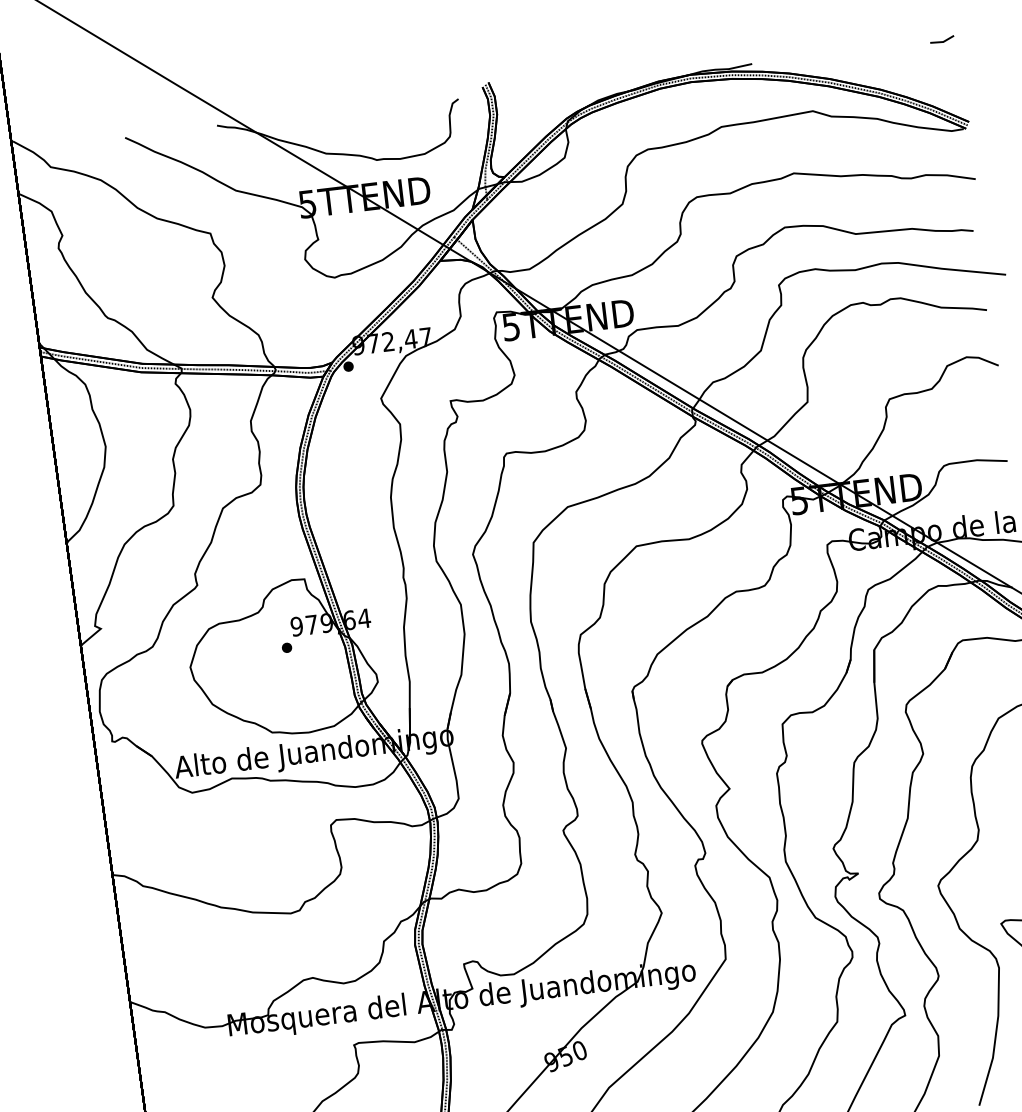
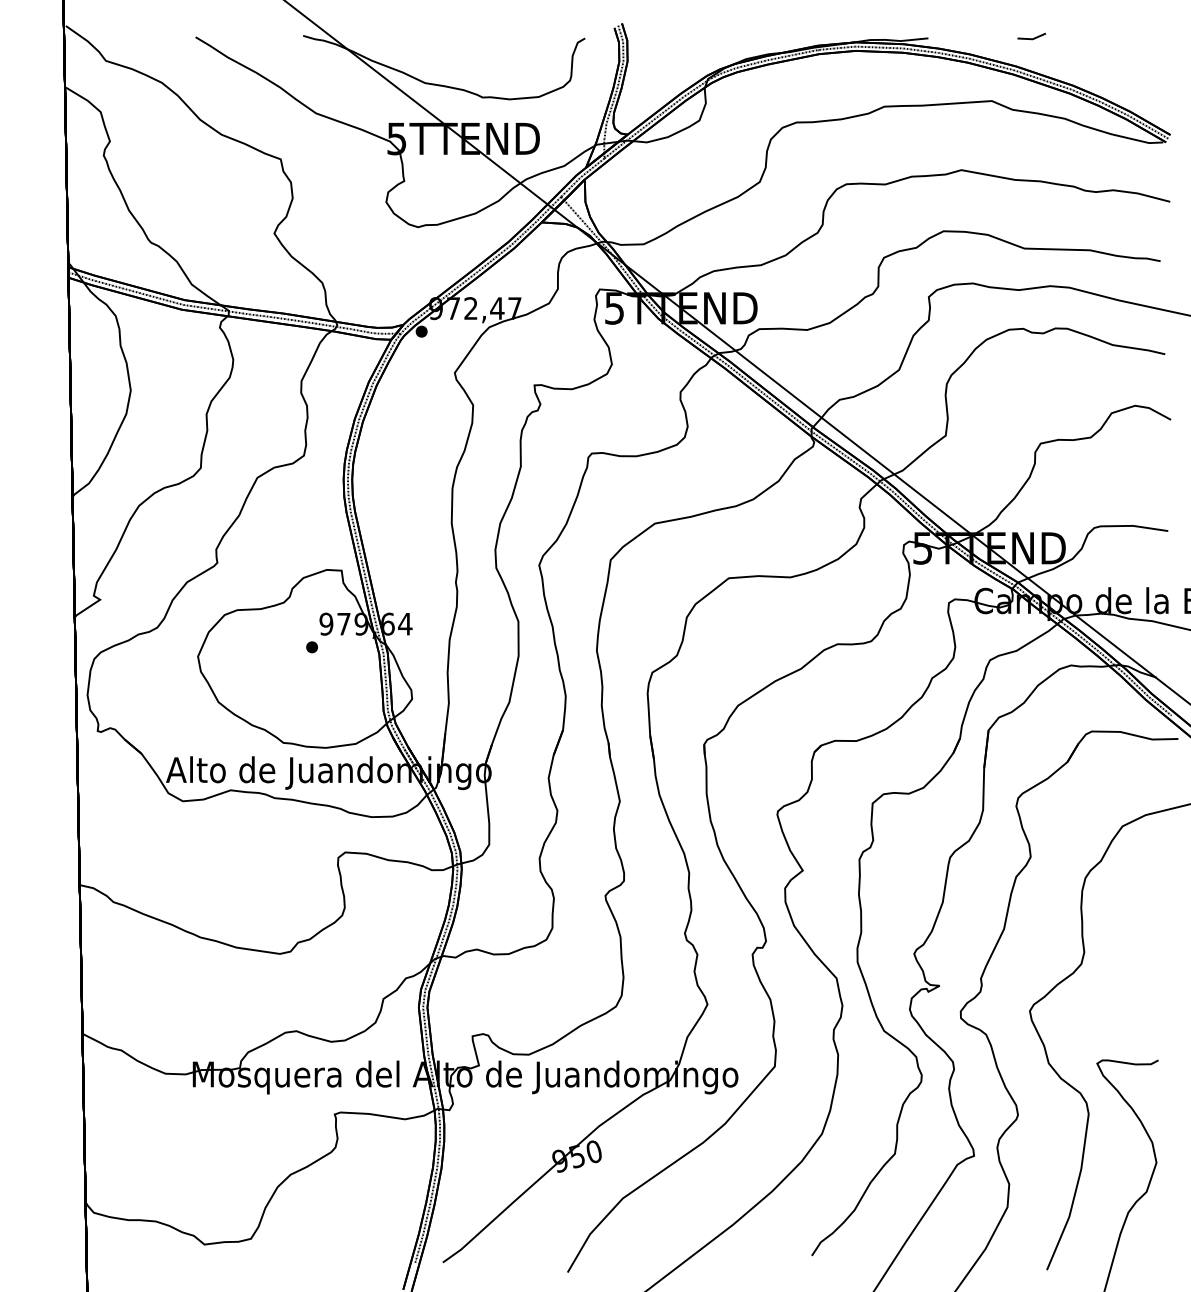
line: (942, 41) -> (1031, 38), moved

